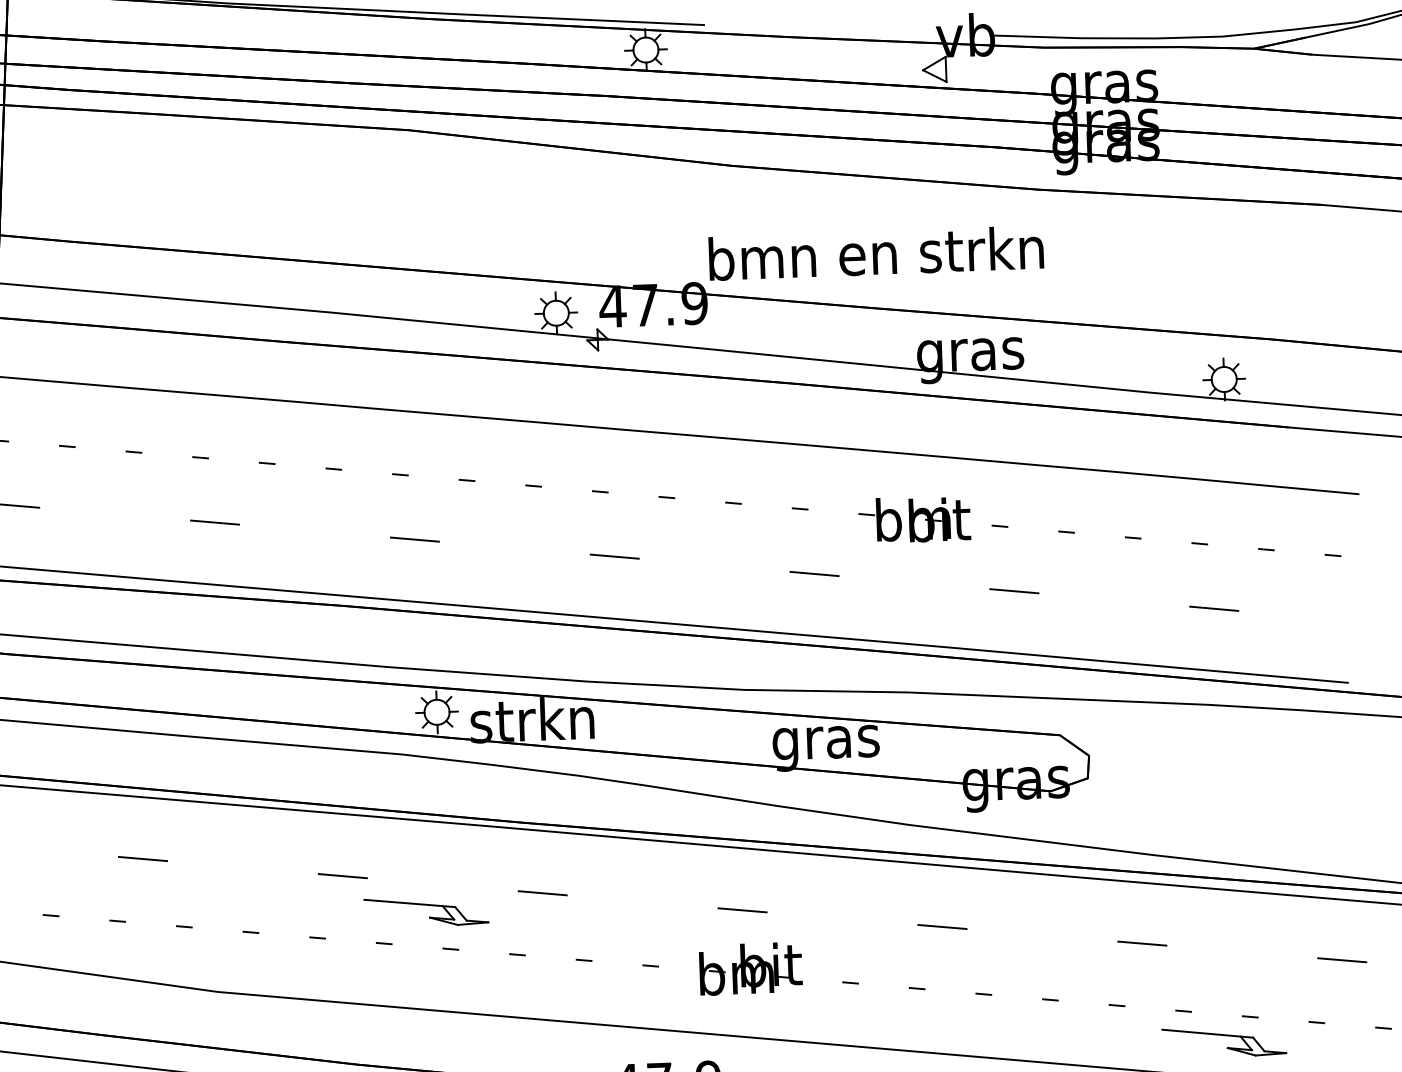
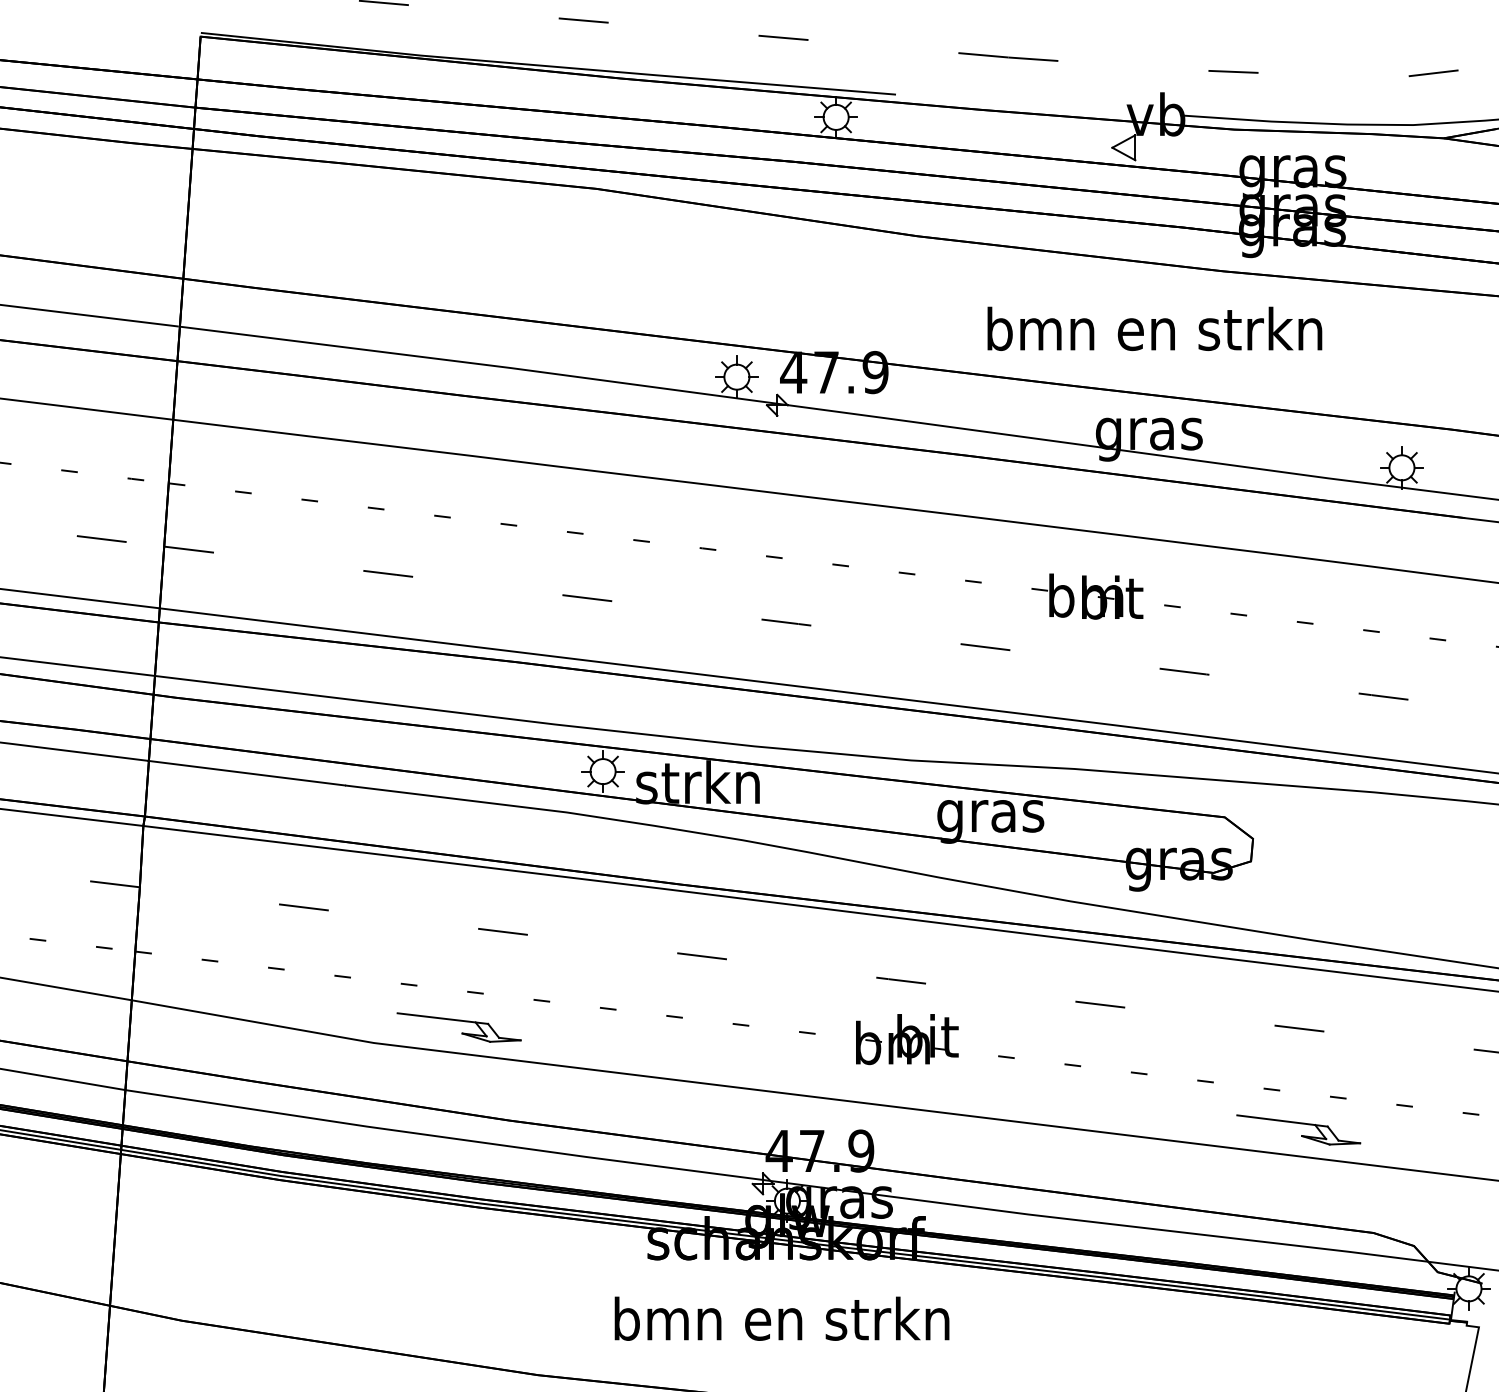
text: (875, 252) -> (1154, 328), moved
part: (425, 911) -> (458, 1027), moved
part: (1224, 1041) -> (1298, 1129), moved

